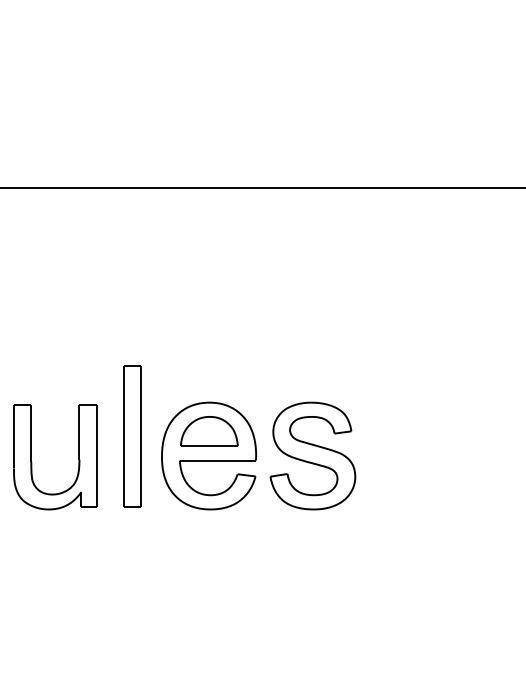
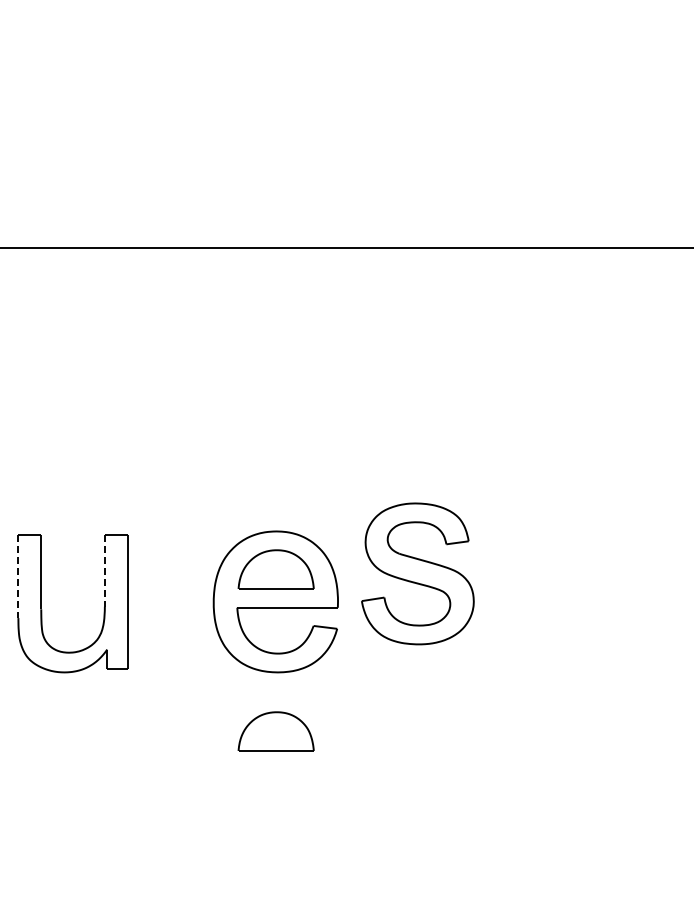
line: (79, 433) -> (104, 571), solid -> dashed
line: (14, 436) -> (18, 576), solid -> dashed
part: (132, 436) -> (174, 575), removed
part: (312, 455) -> (417, 573), moved
part: (208, 554) -> (275, 731), added

